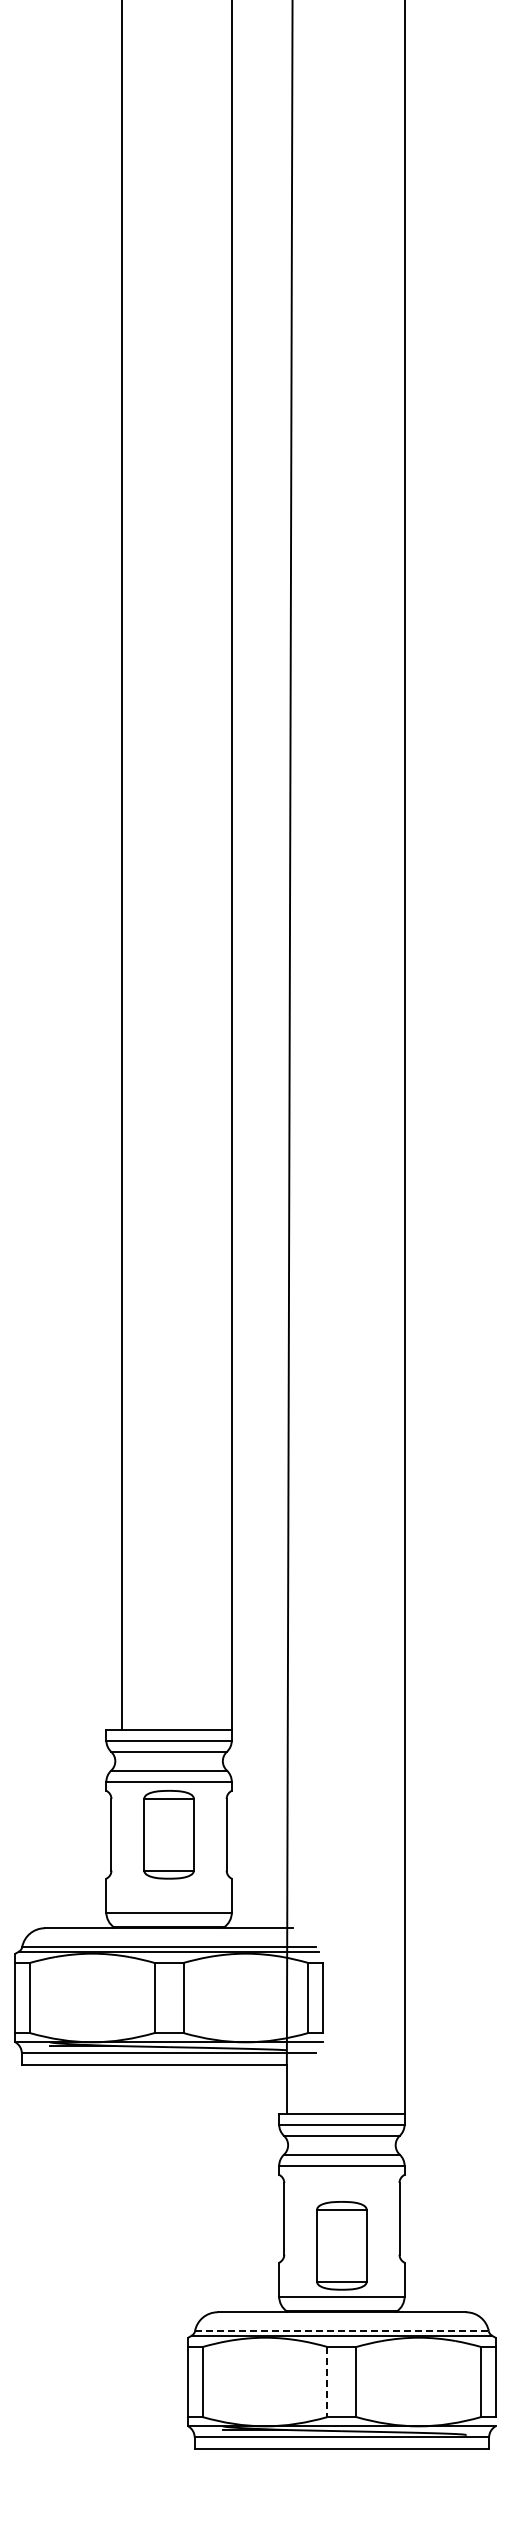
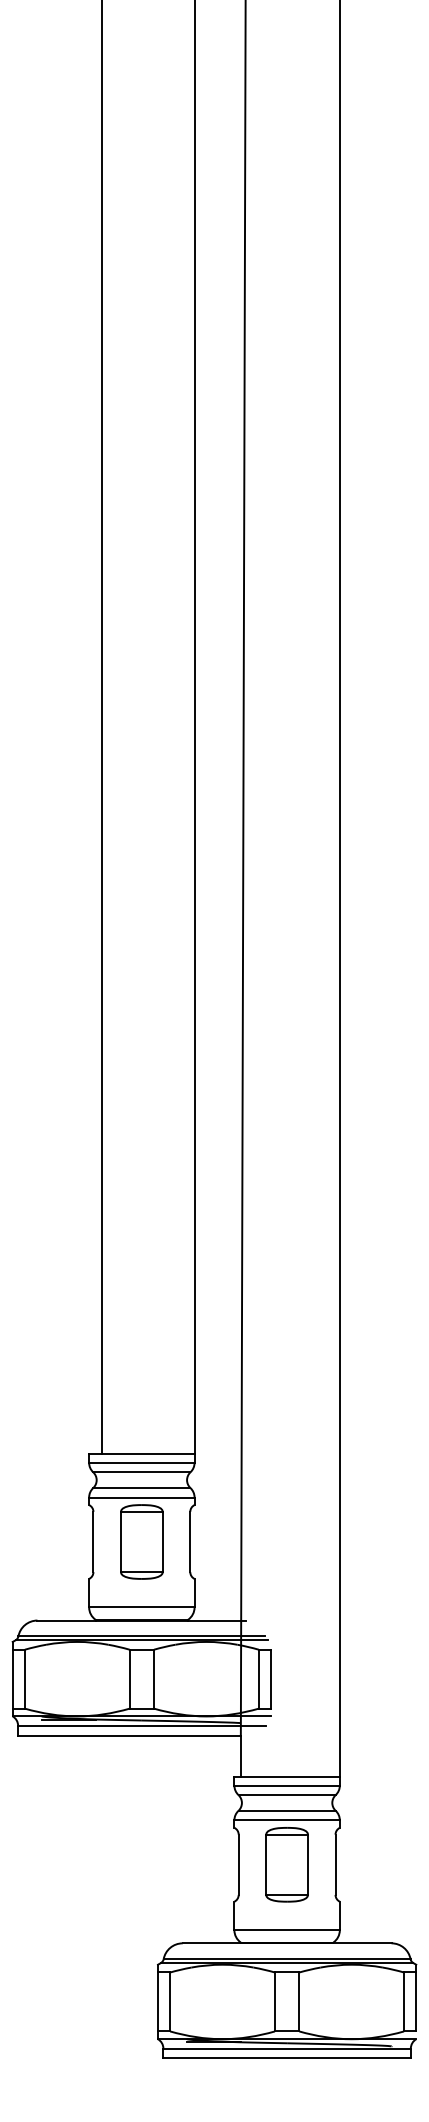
part: (341, 2245) -> (286, 1864), moved
line: (341, 2331) -> (286, 1959), dashed -> solid
line: (327, 2382) -> (275, 2002), dashed -> solid

